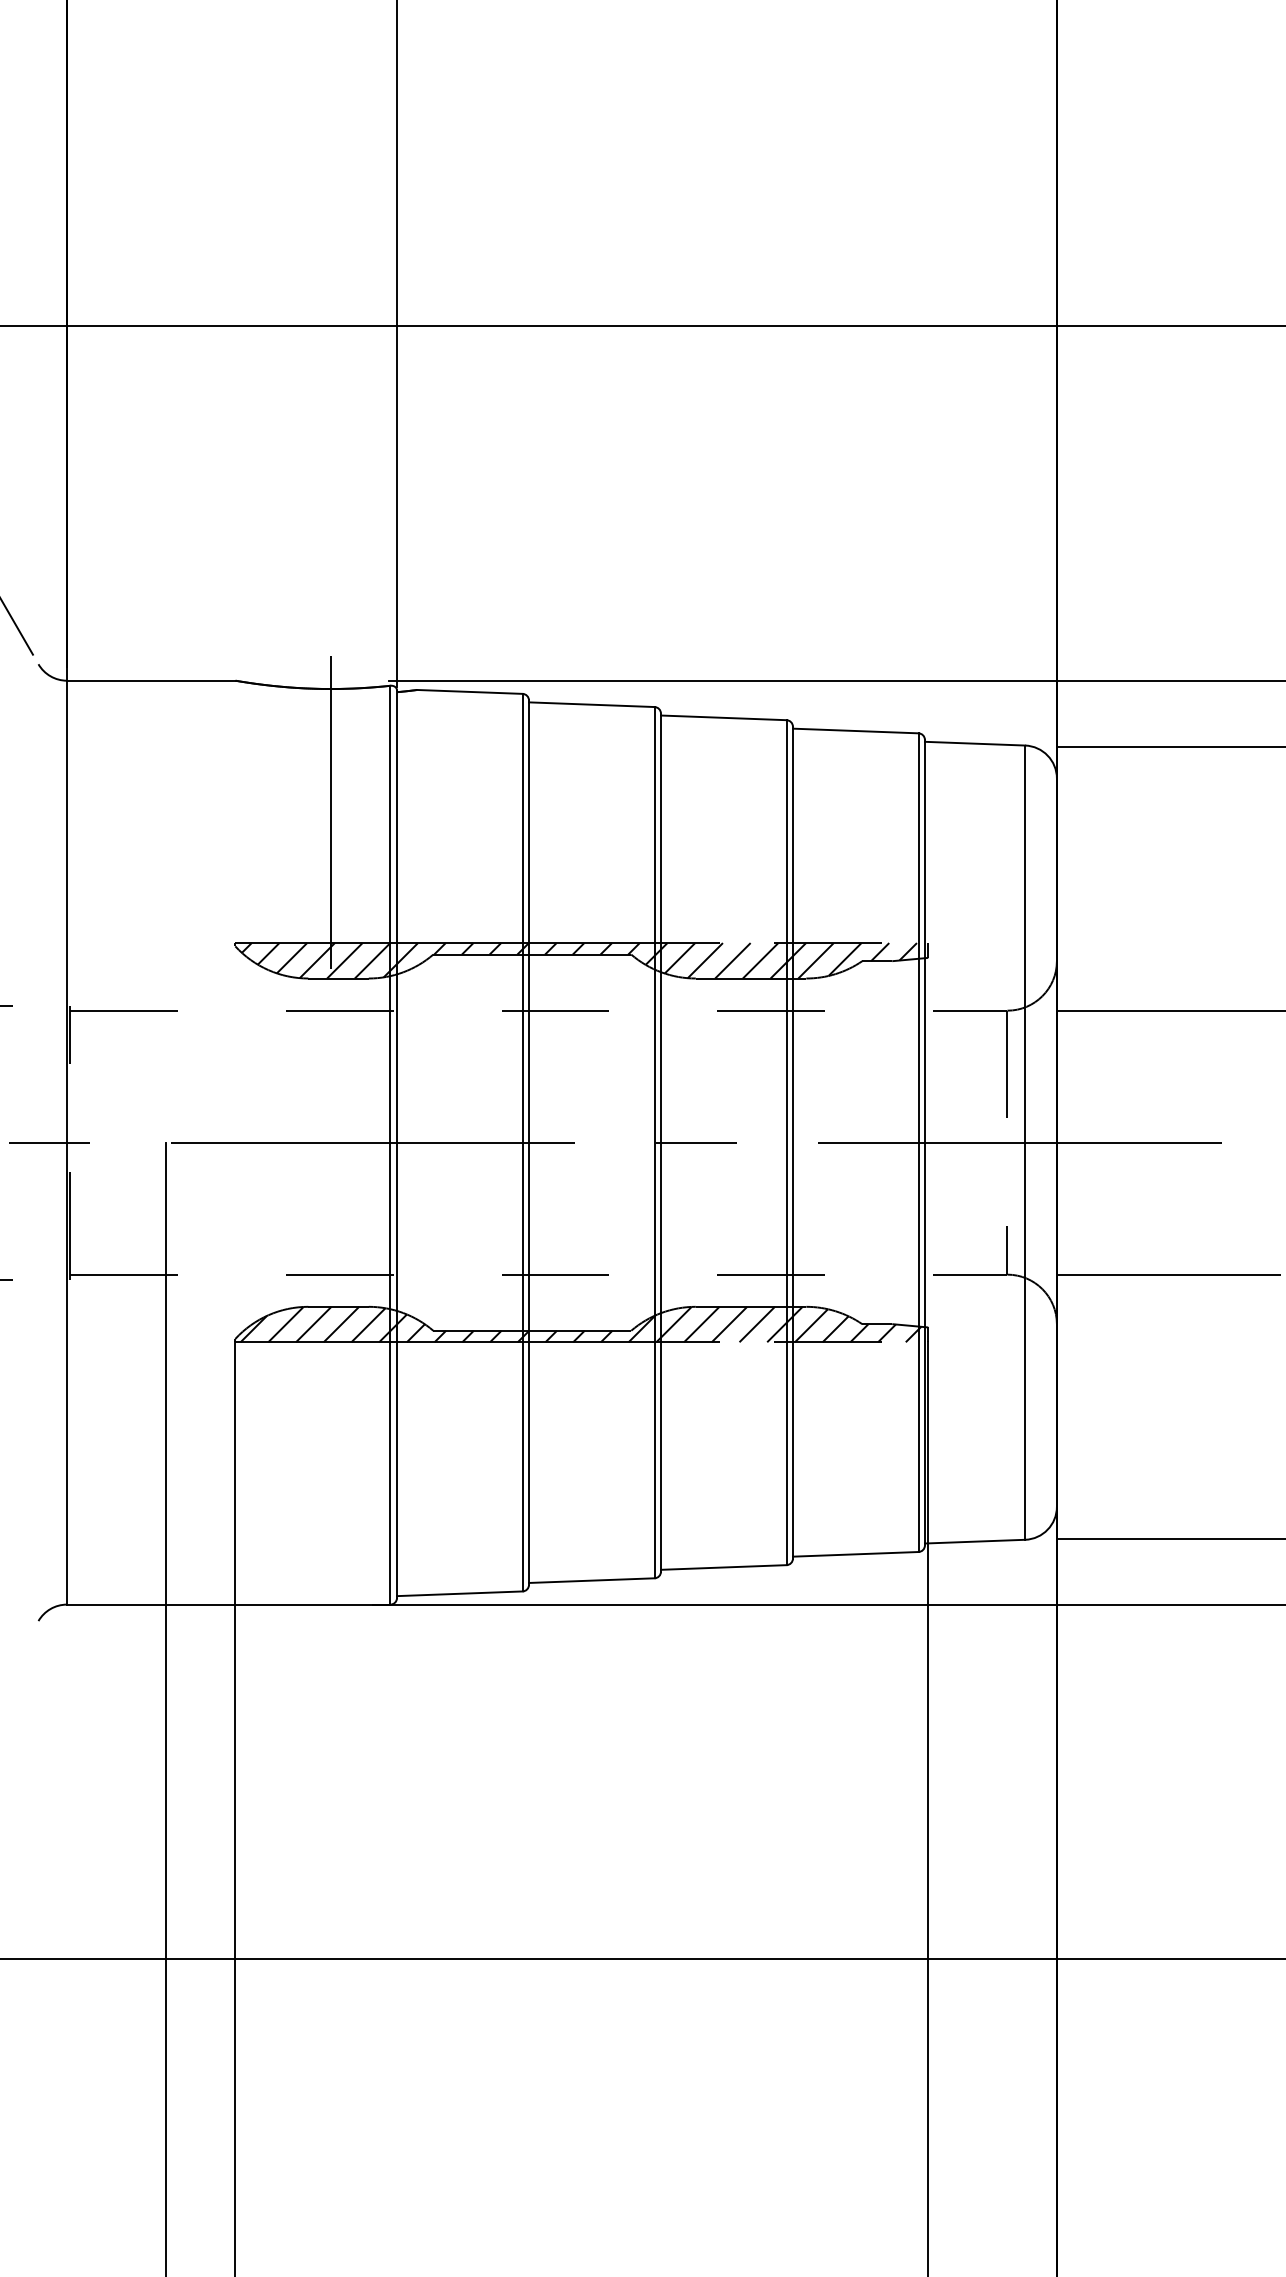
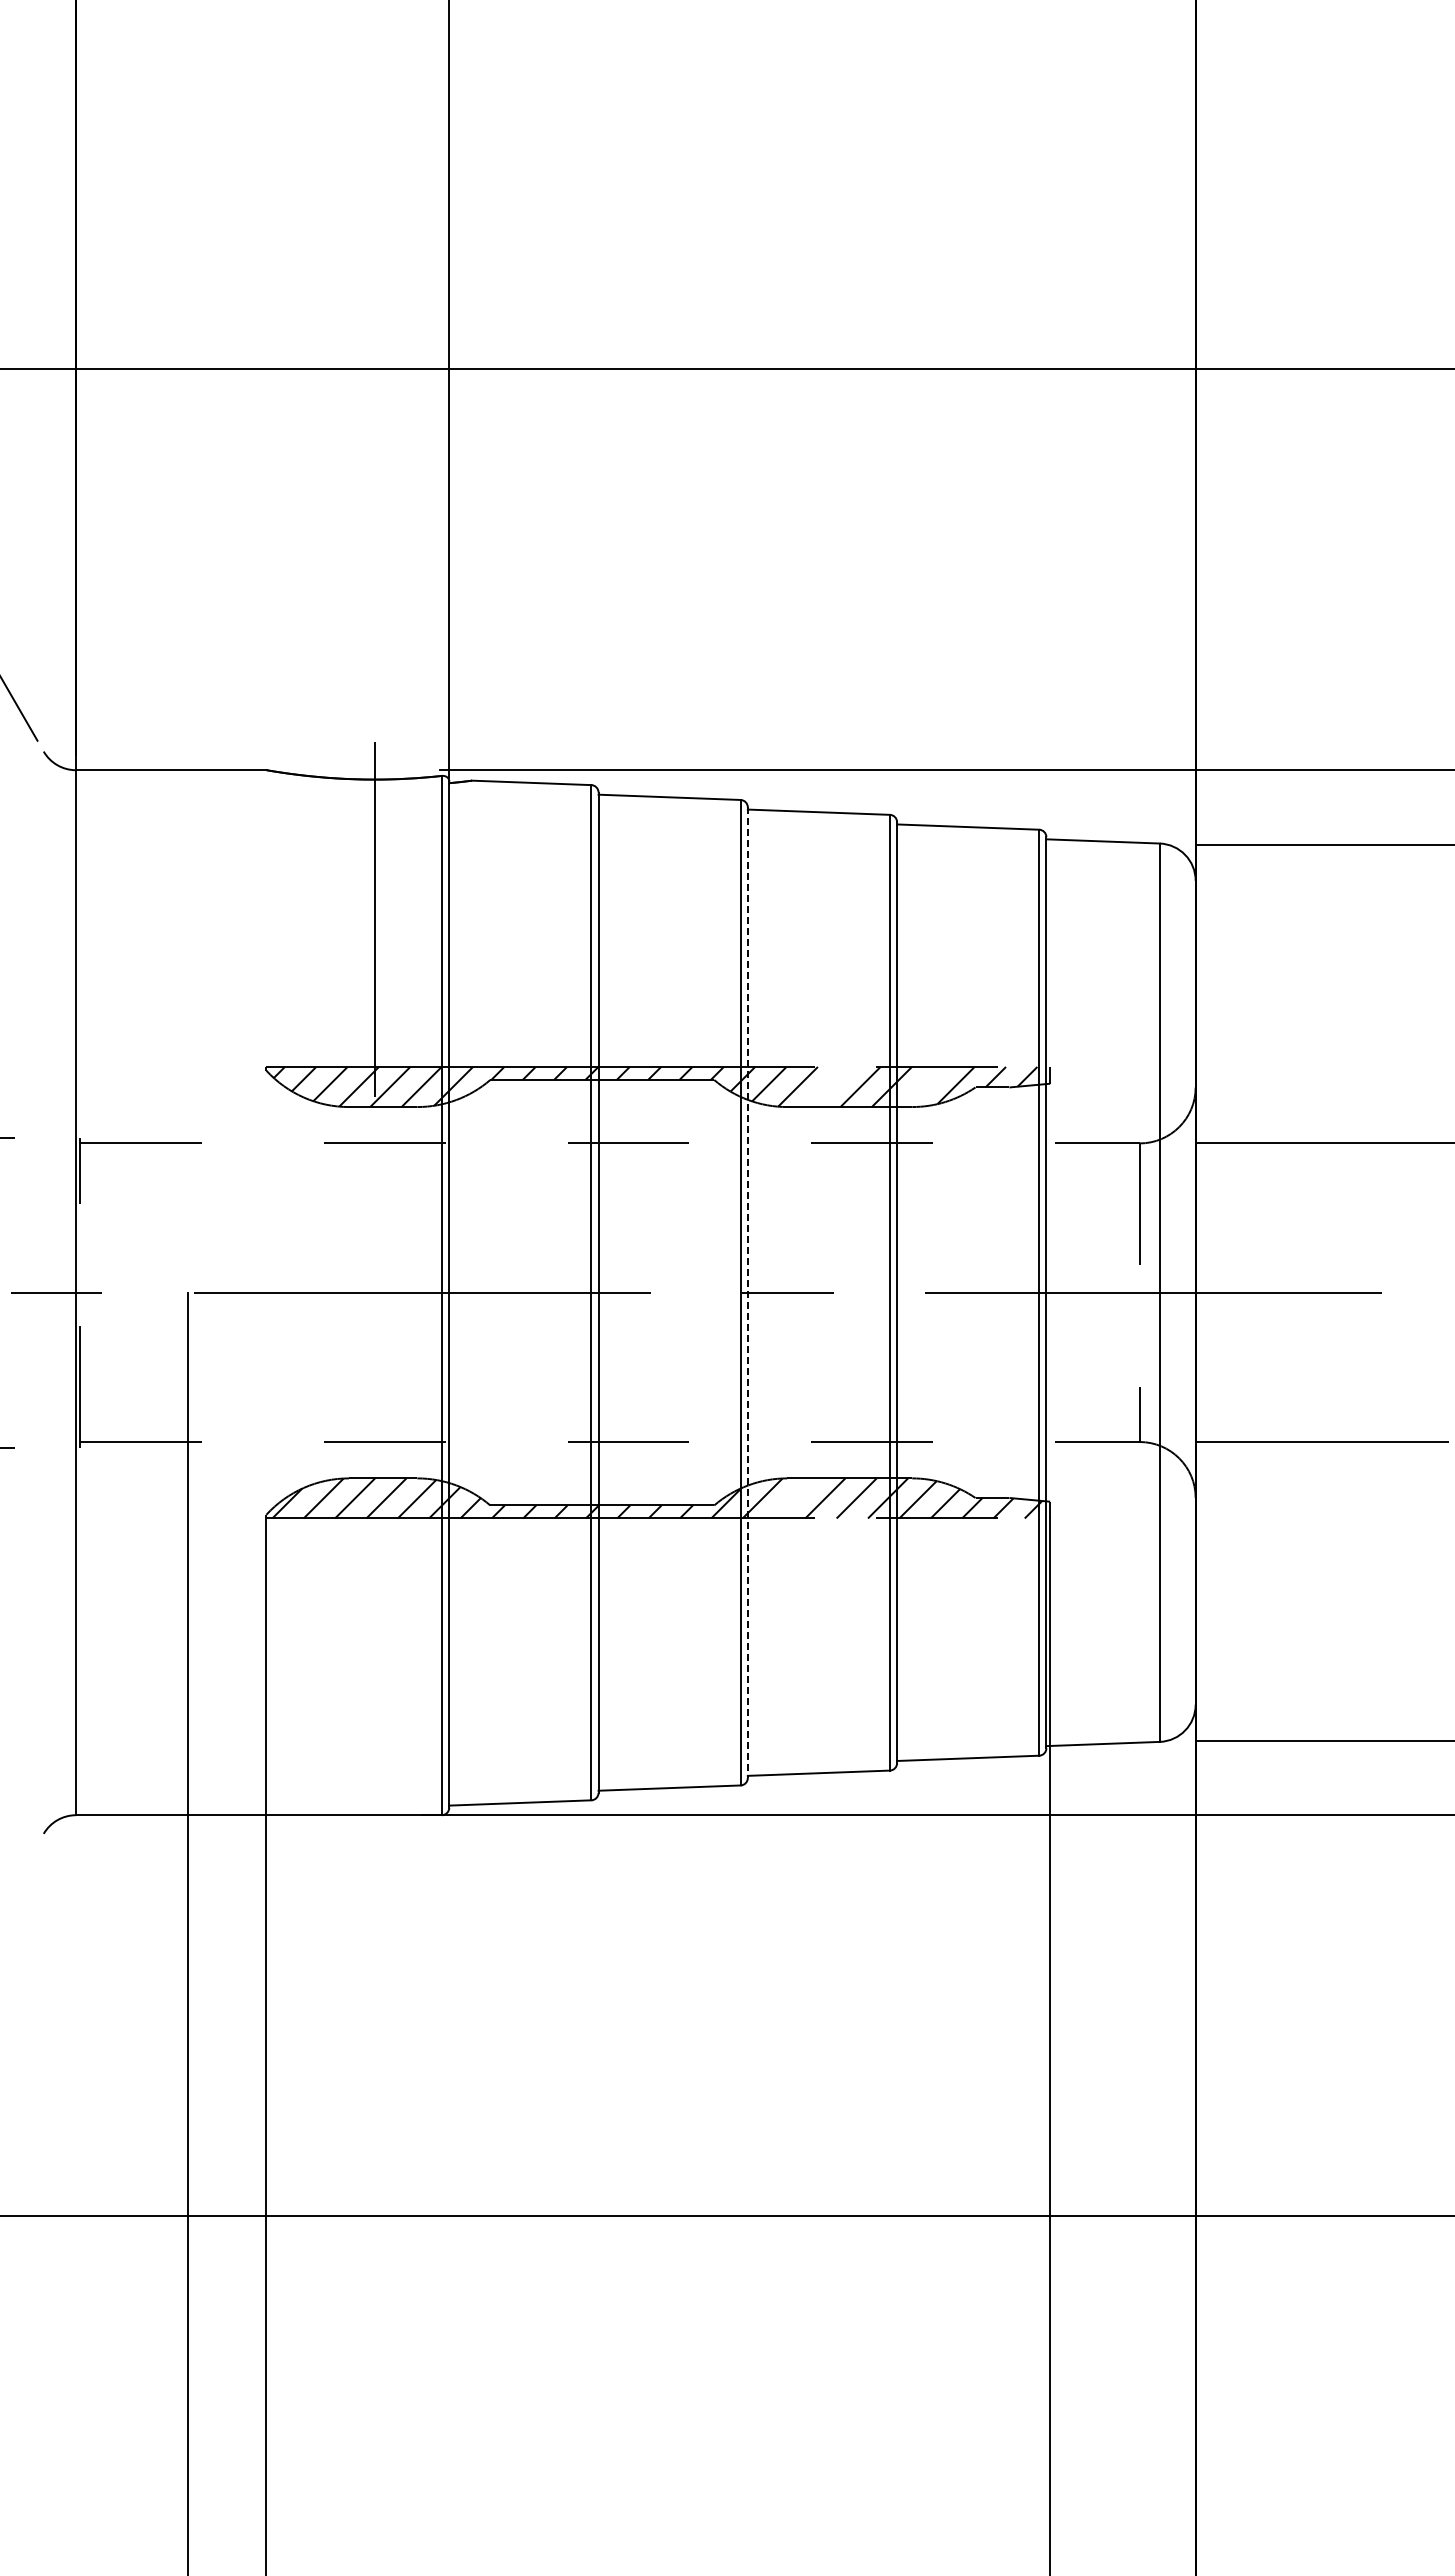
line: (733, 960) -> (829, 1086), removed
line: (816, 960) -> (923, 1086), removed
line: (660, 1143) -> (747, 1293), solid -> dashed
line: (701, 1324) -> (793, 1498), removed

